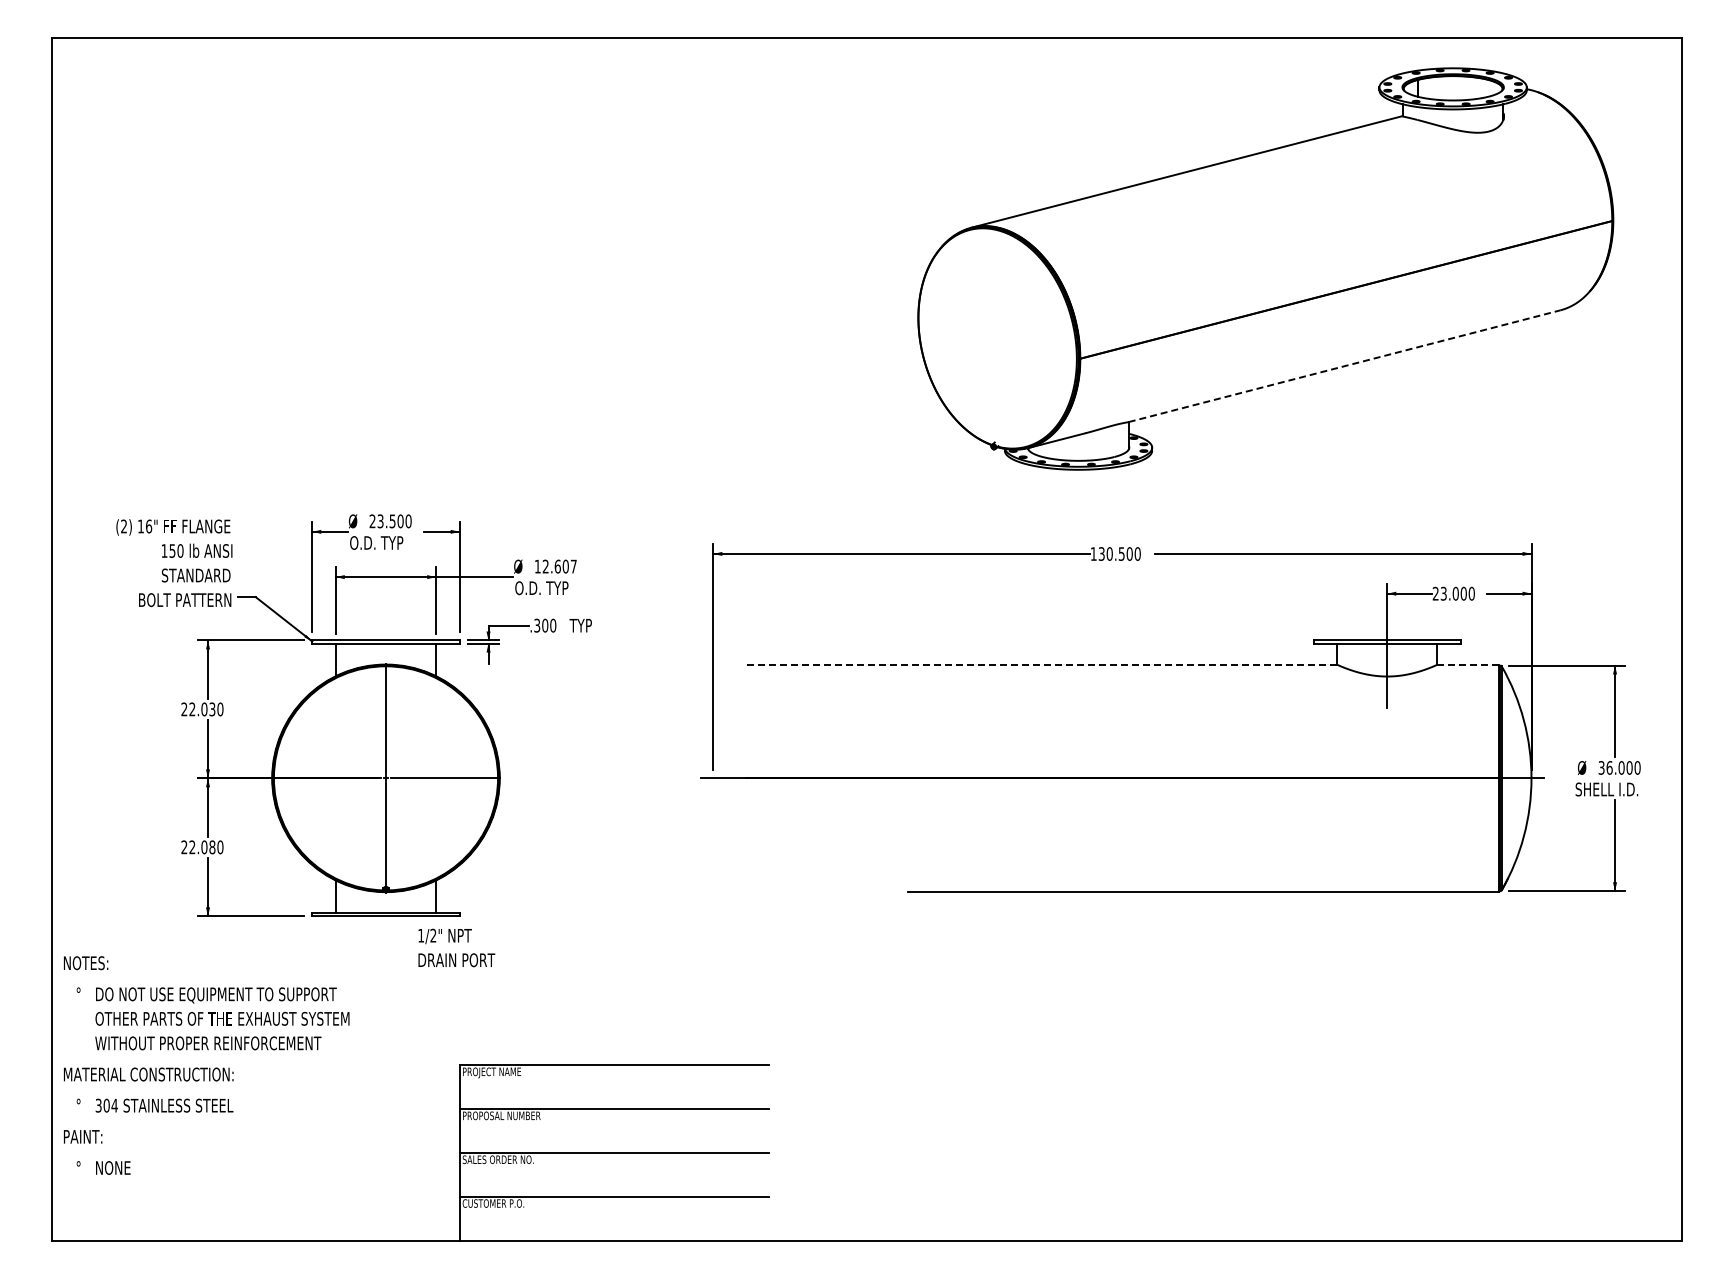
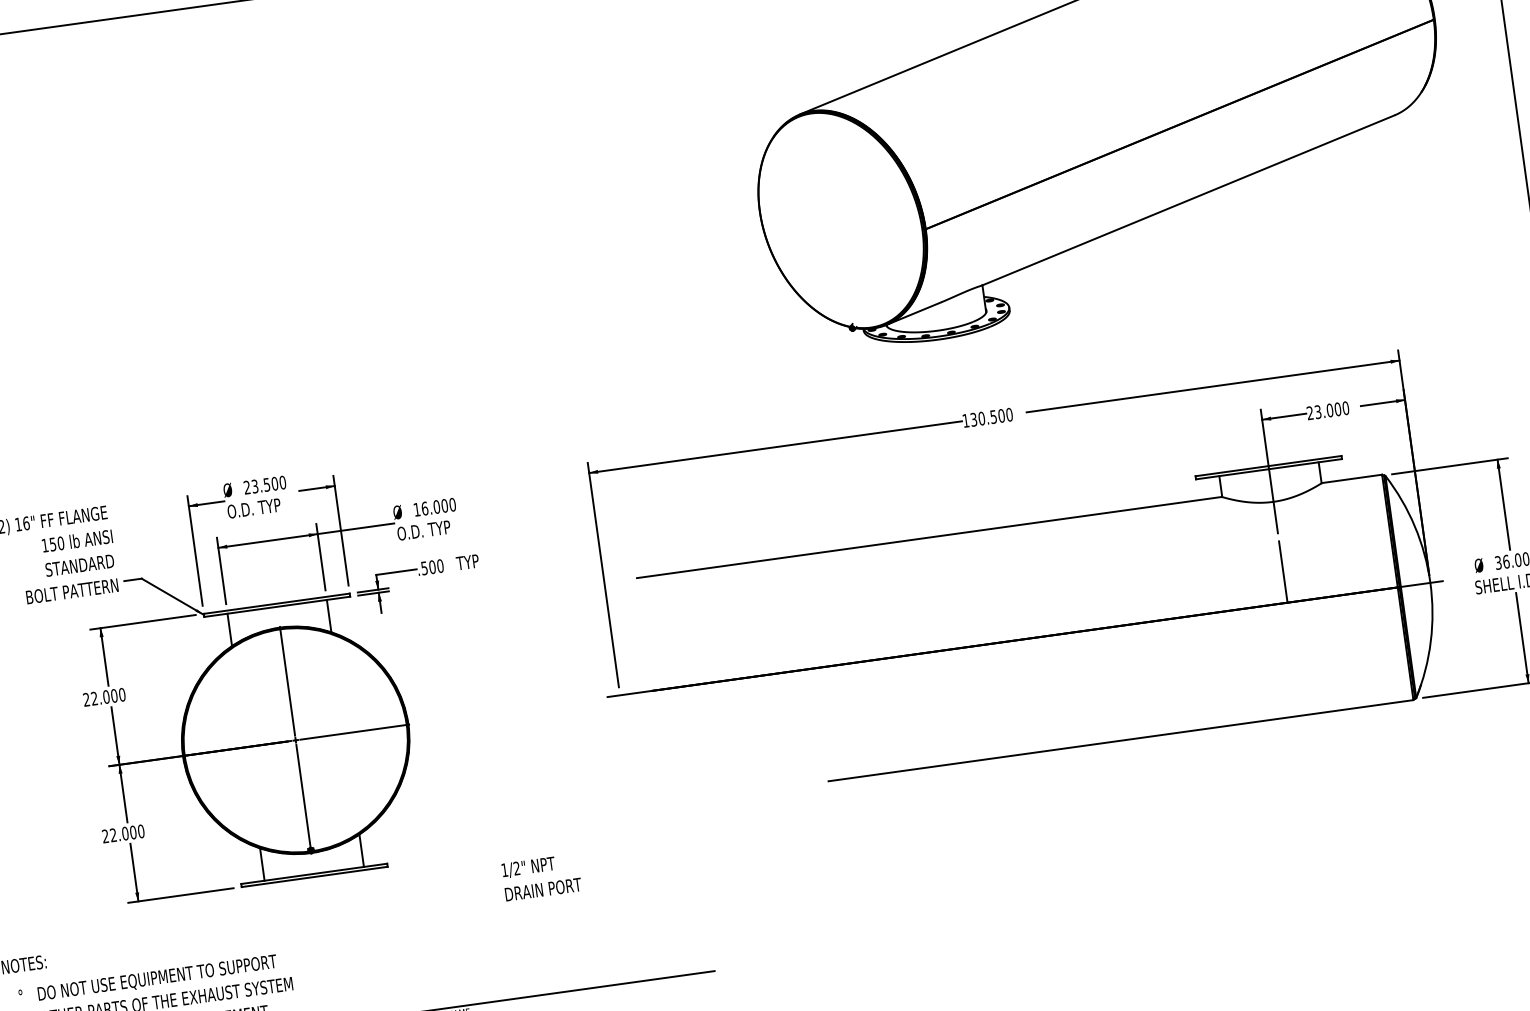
line: (1344, 366) -> (1188, 200), dashed -> solid
text: (559, 566) -> (438, 506), 12.607 -> 16.000
text: (537, 624) -> (424, 567), .300 -> .500
line: (1041, 664) -> (929, 537), dashed -> solid
line: (1467, 664) -> (1351, 478), dashed -> solid
text: (212, 709) -> (114, 695), 22.030 -> 22.000
line: (1387, 747) -> (1283, 572), added
text: (212, 846) -> (133, 831), 22.080 -> 22.000
text: (456, 947) -> (541, 877), moved

